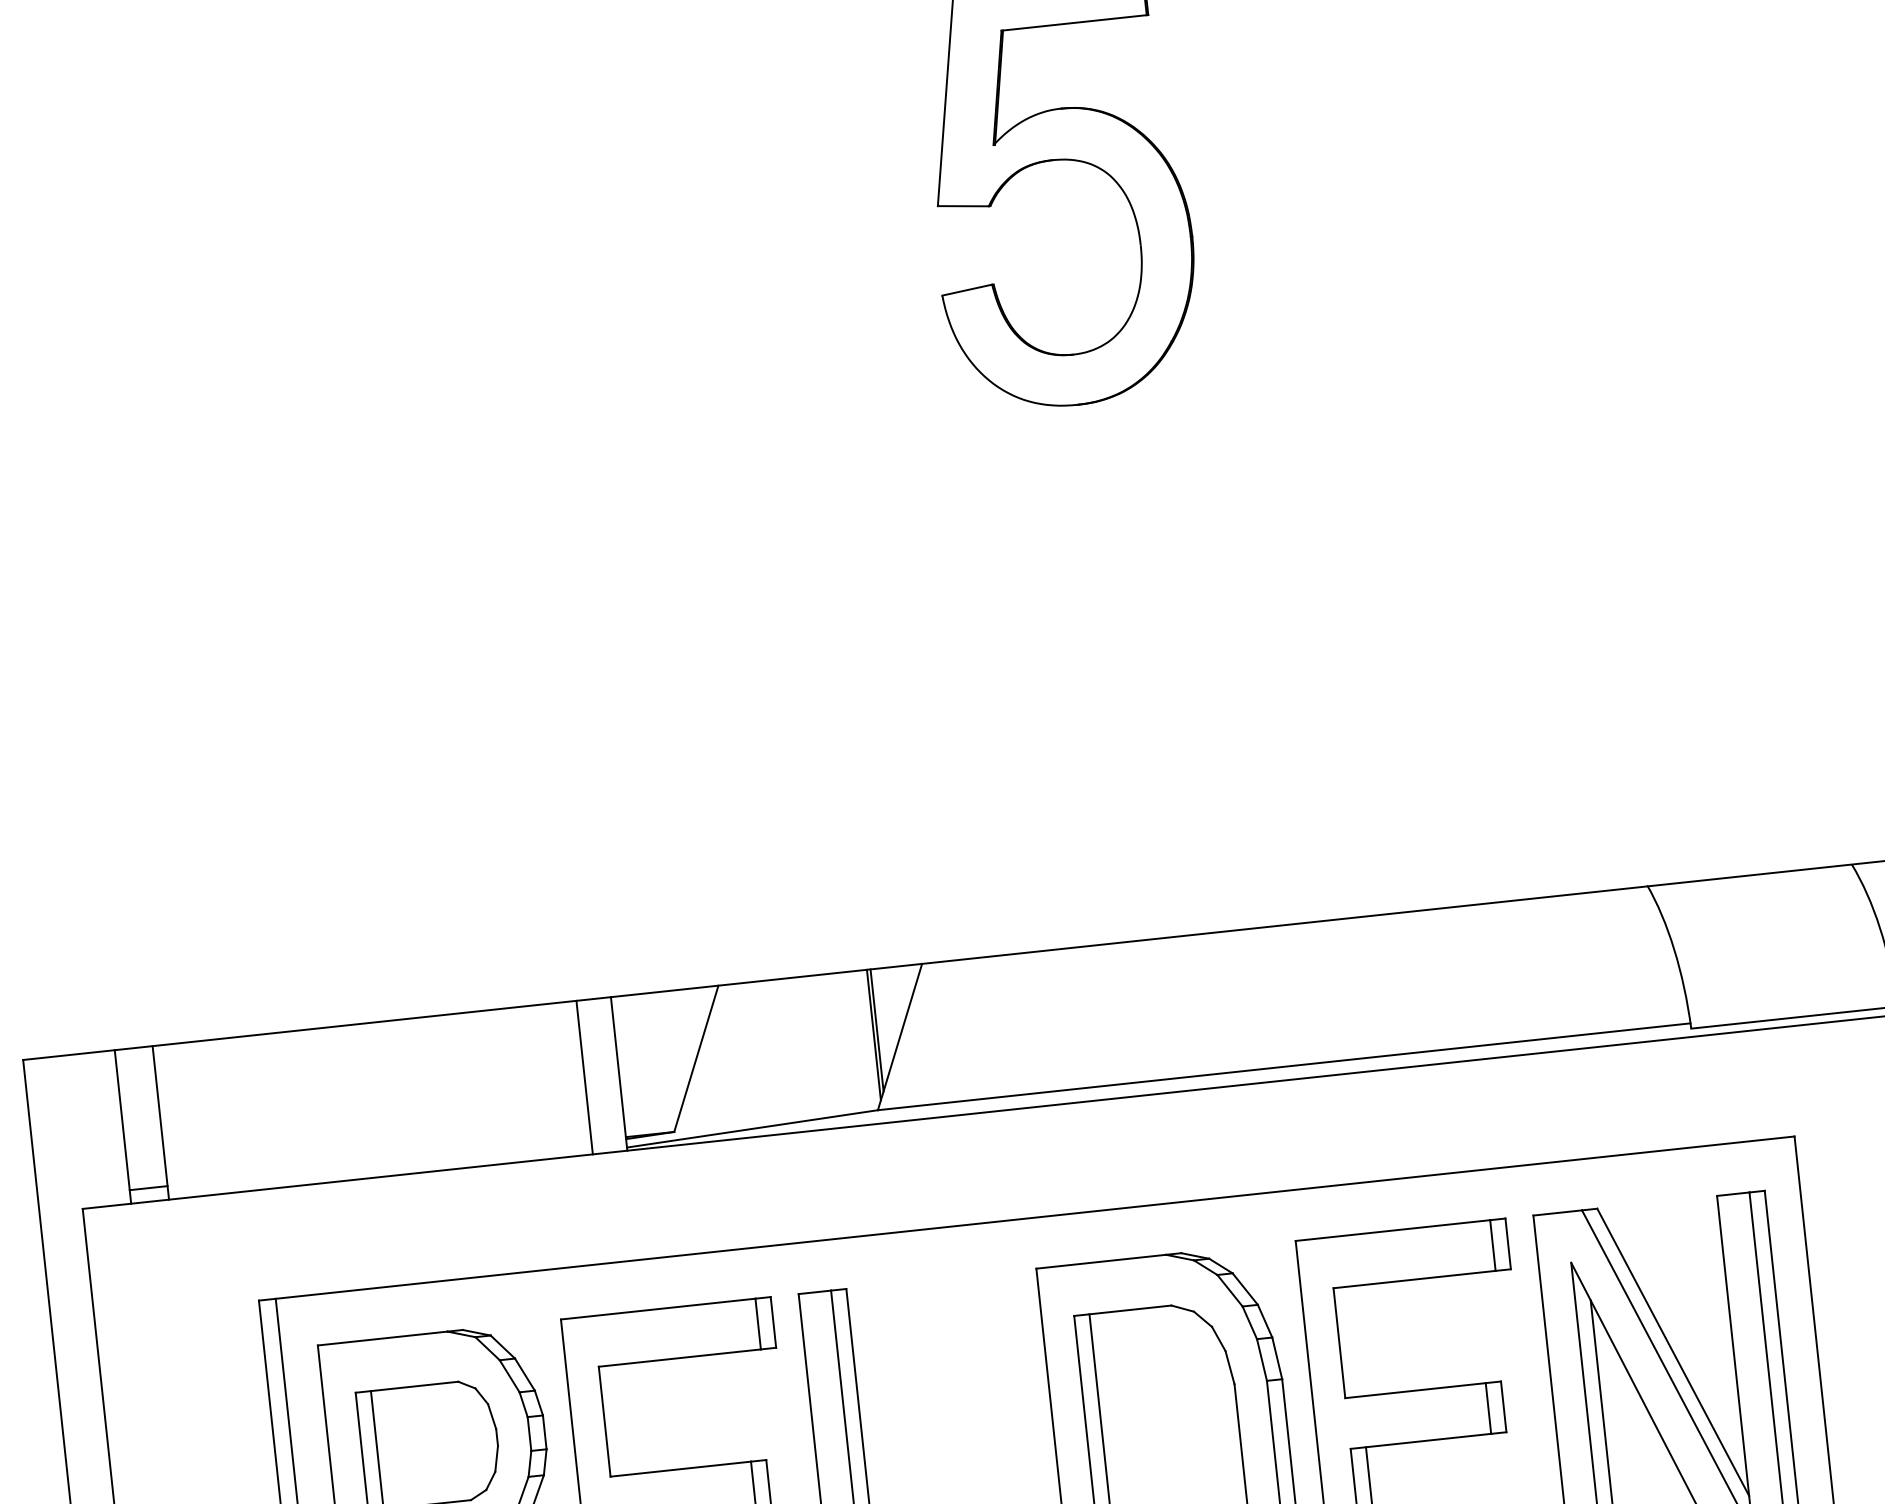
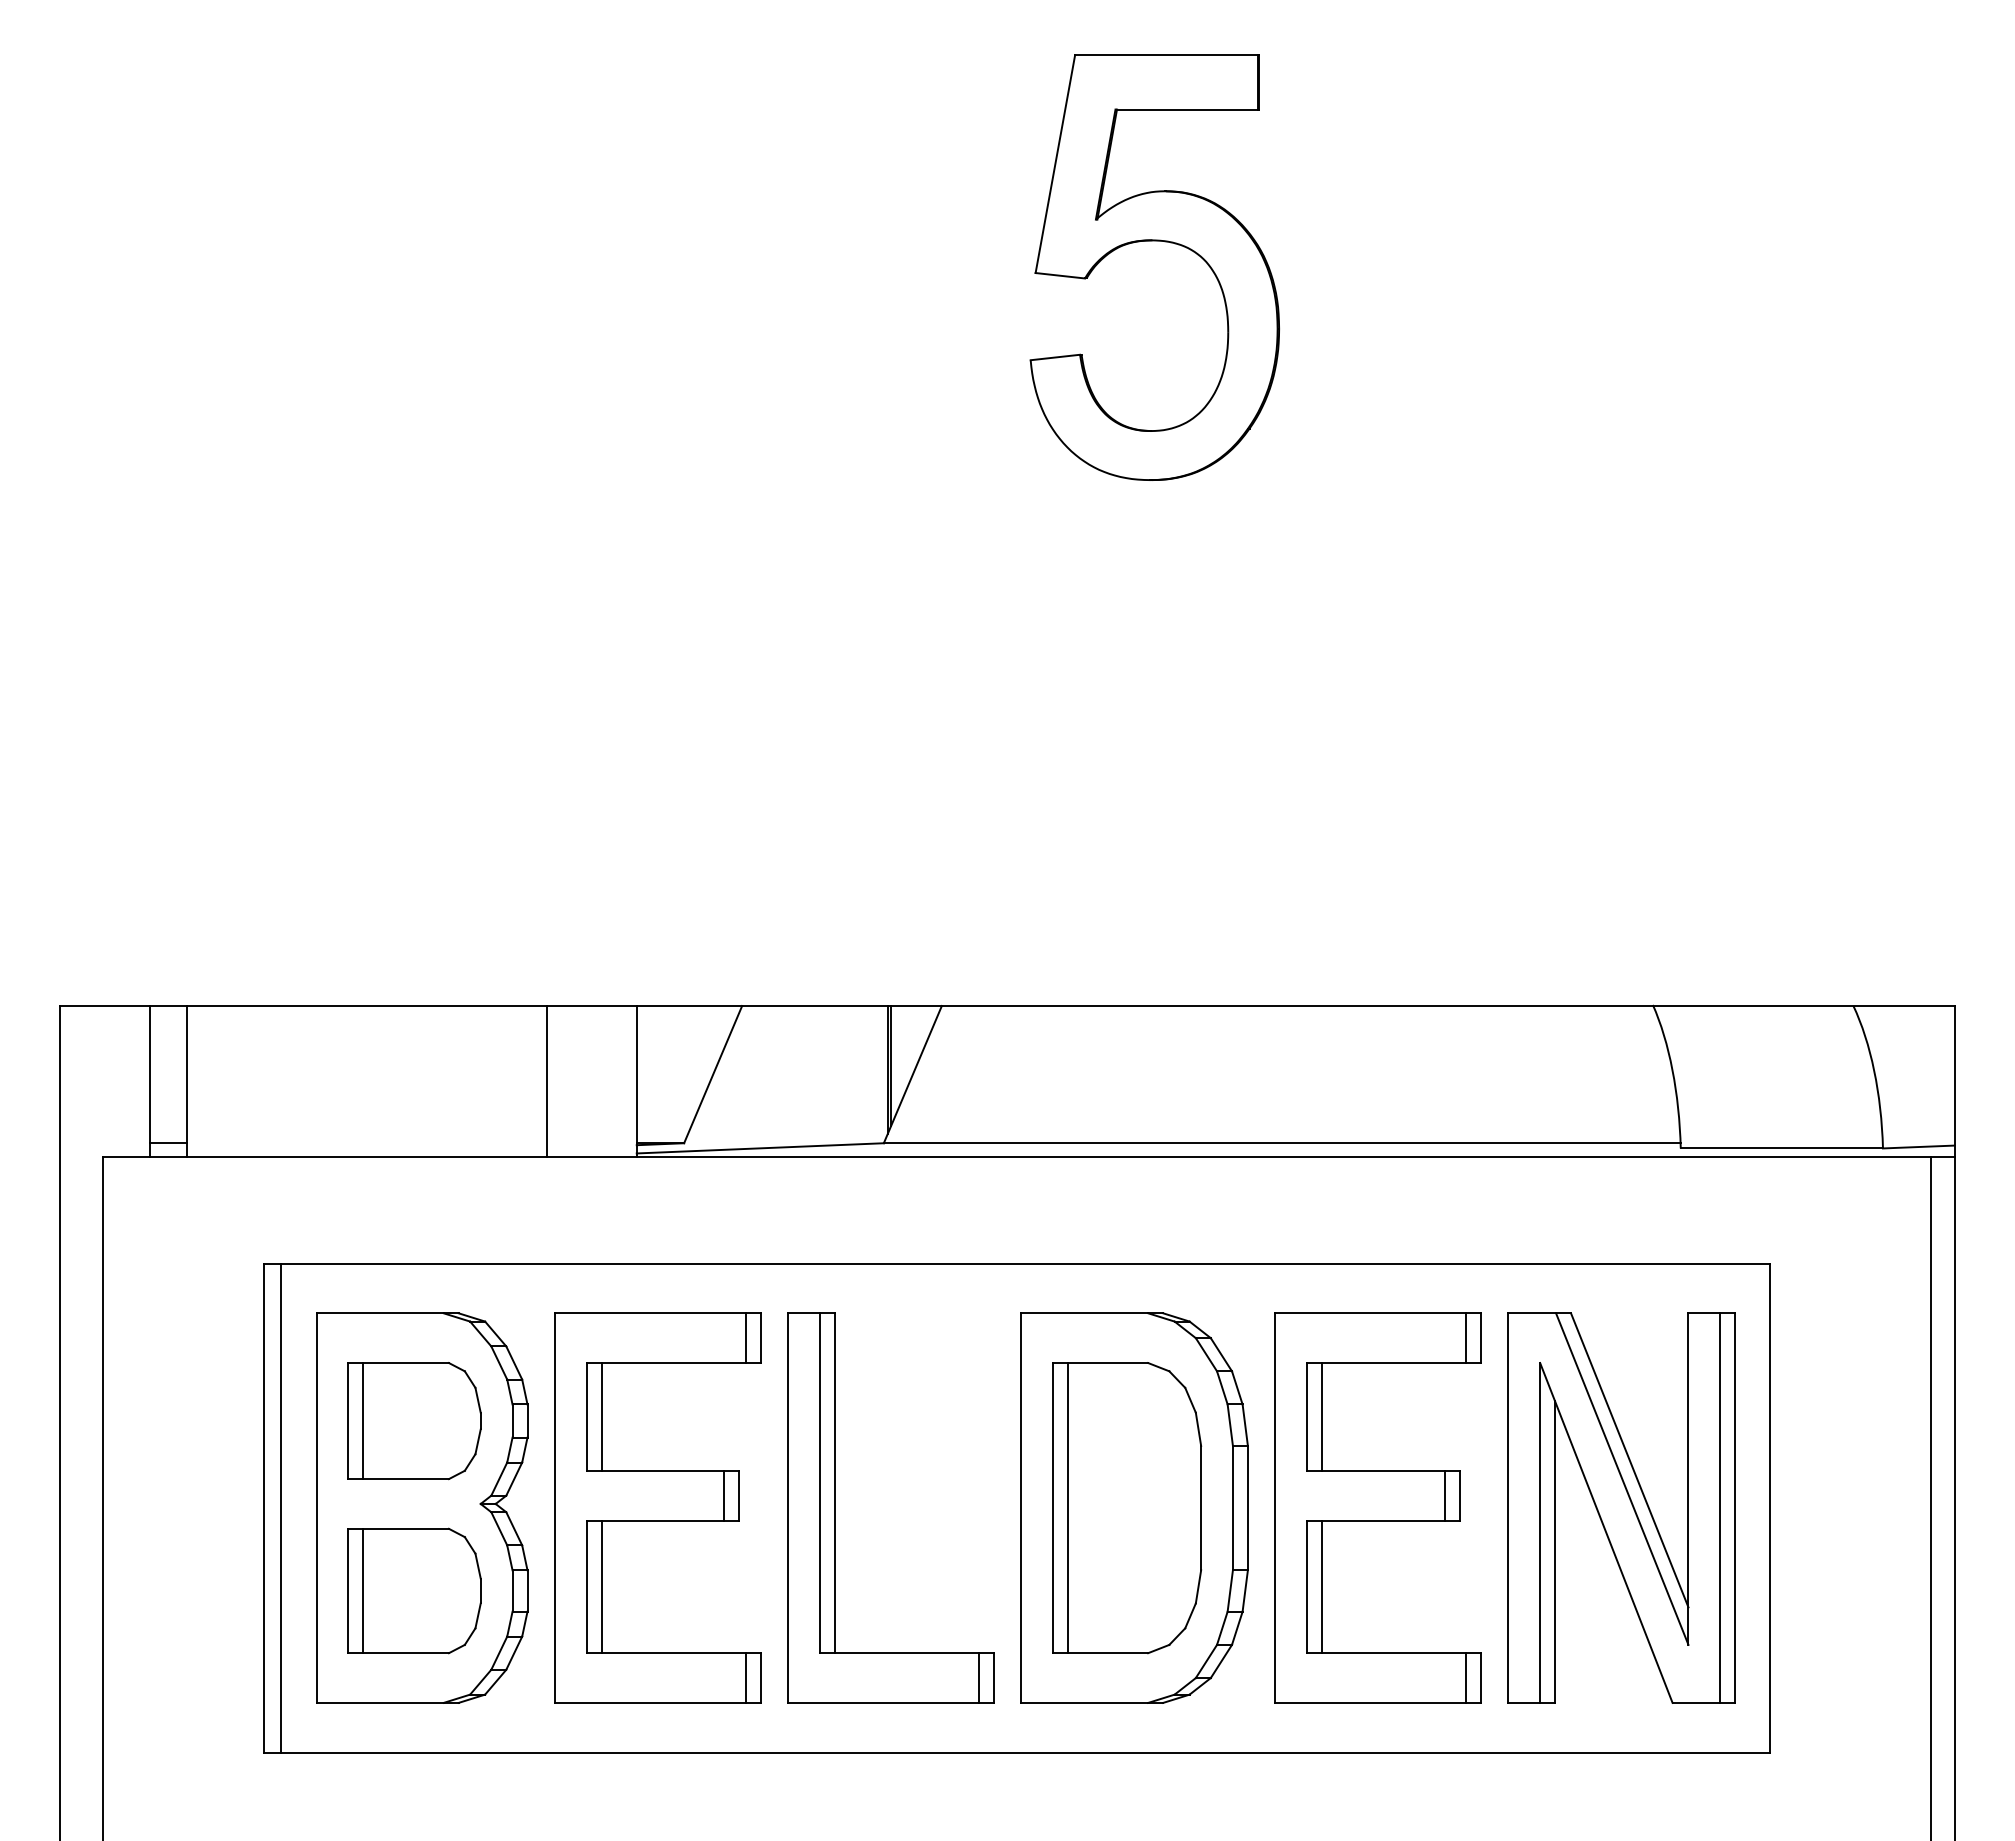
line: (584, 1077) -> (546, 1081), moved
line: (1355, 1341) -> (1322, 1416), added
line: (619, 1419) -> (601, 1416), added

